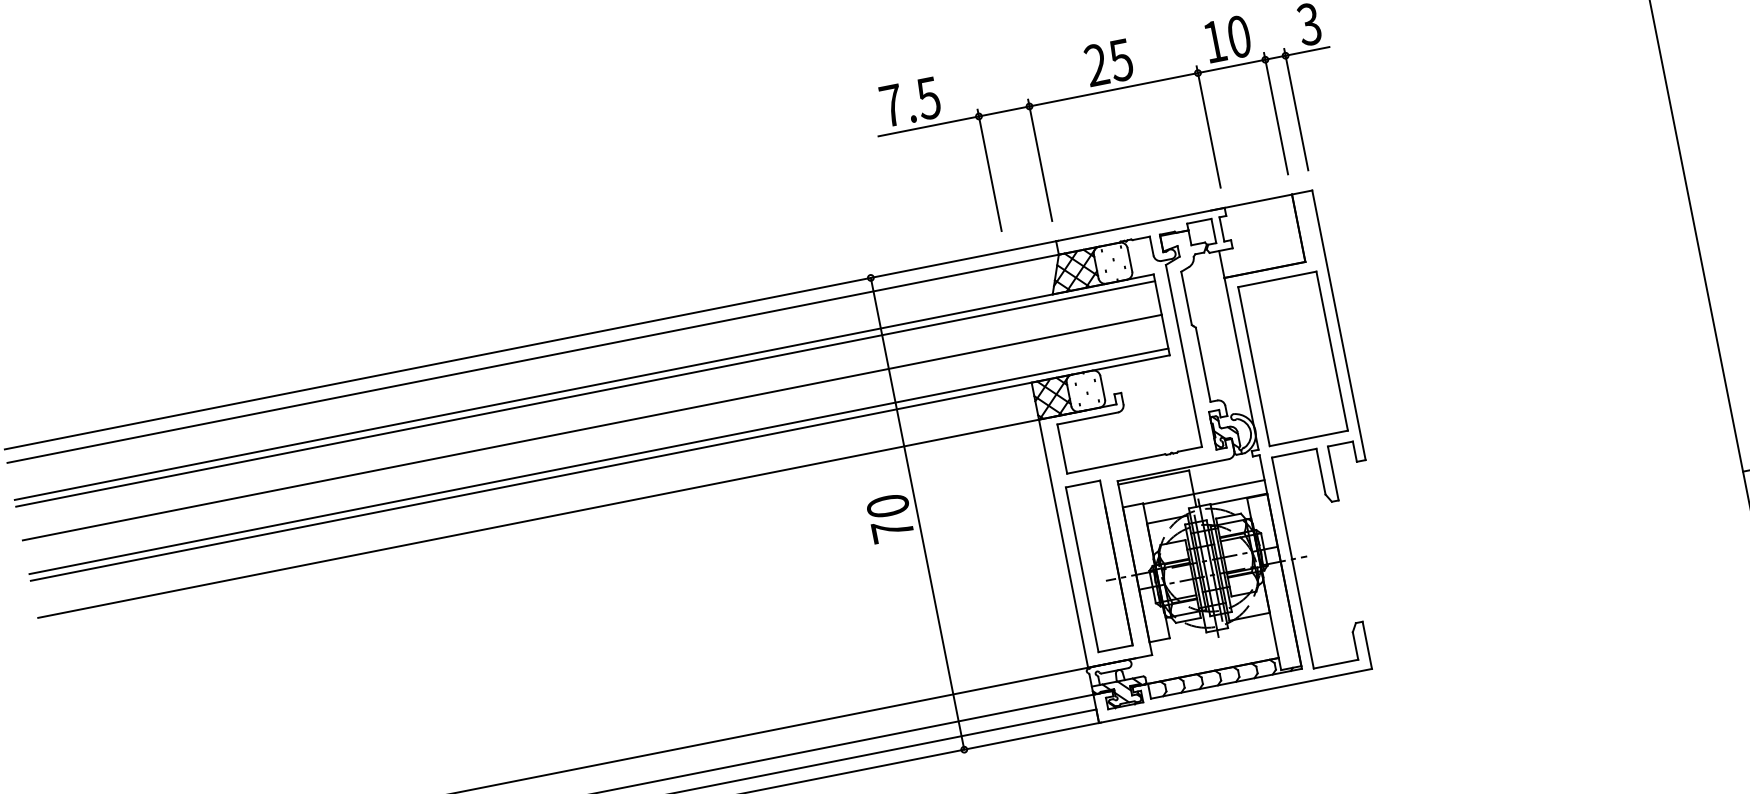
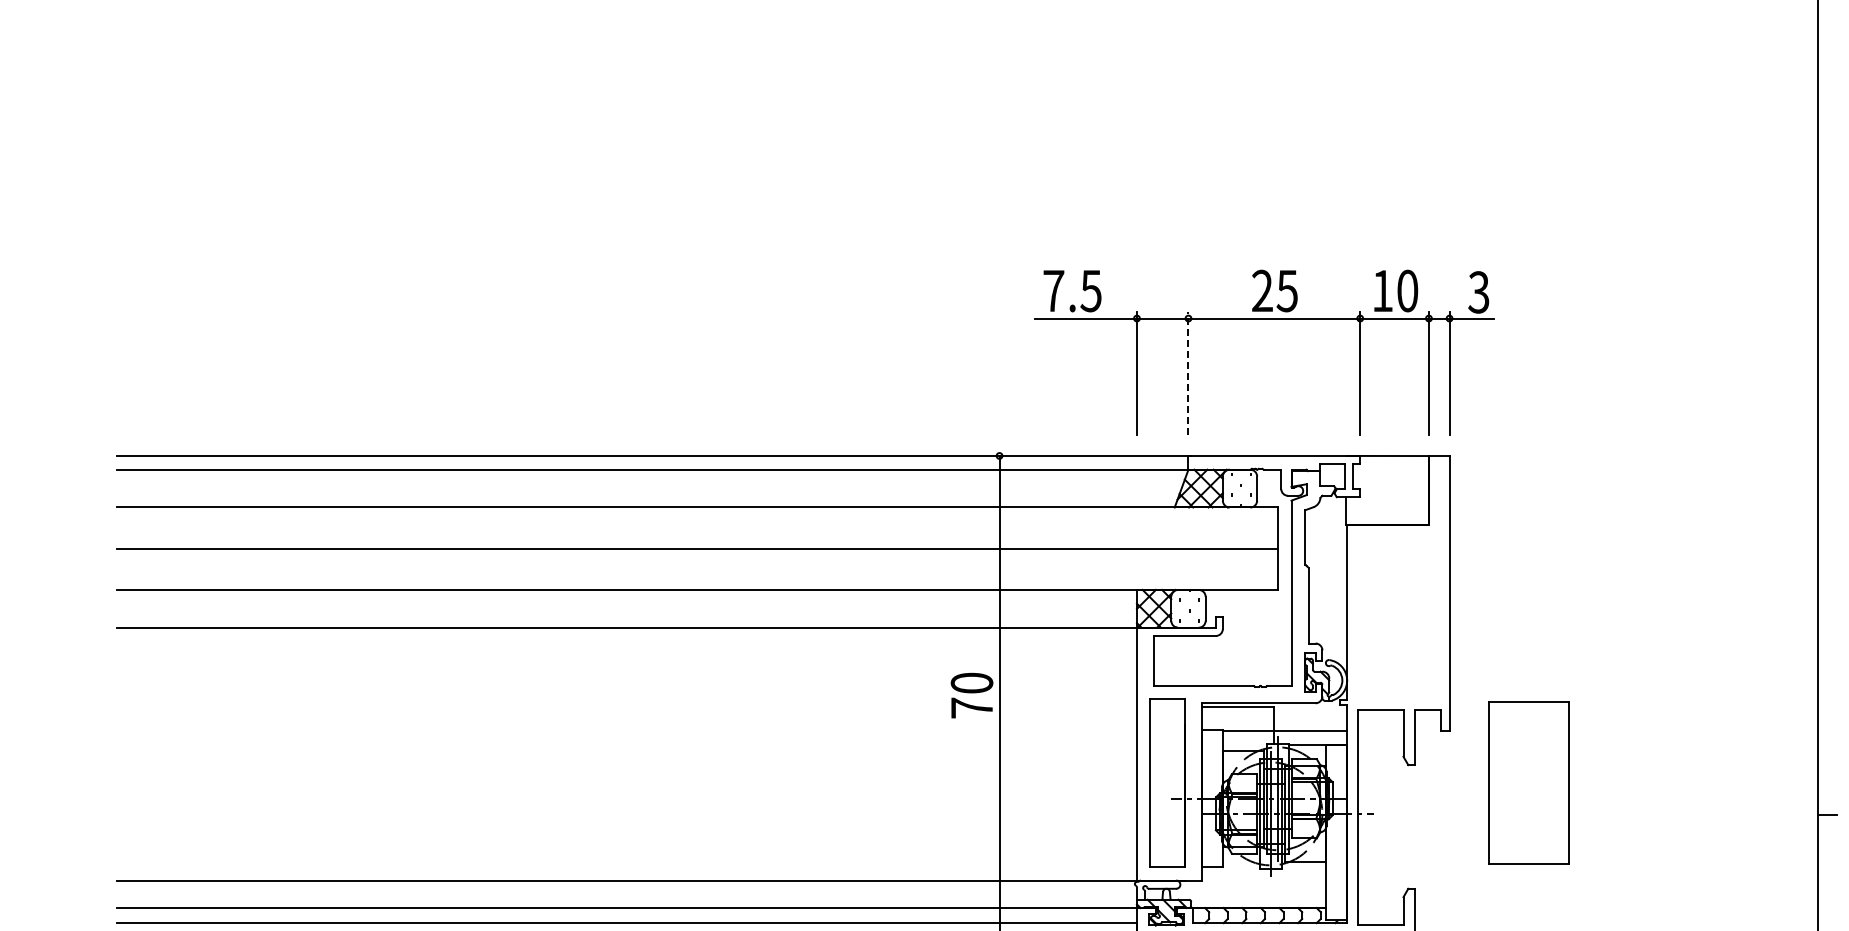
line: (1040, 160) -> (1188, 373), solid -> dashed
part: (1292, 358) -> (1528, 782), moved
line: (584, 394) -> (696, 514), removed
line: (598, 461) -> (696, 583), removed

